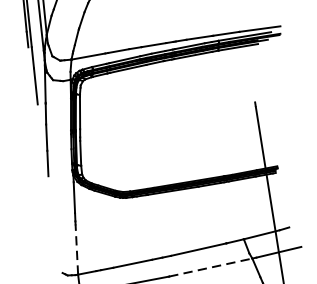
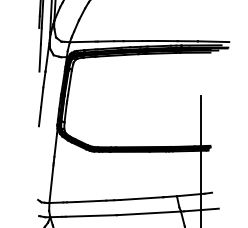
line: (76, 249) -> (51, 184), dashed -> solid
line: (211, 267) -> (149, 213), dashed -> solid

